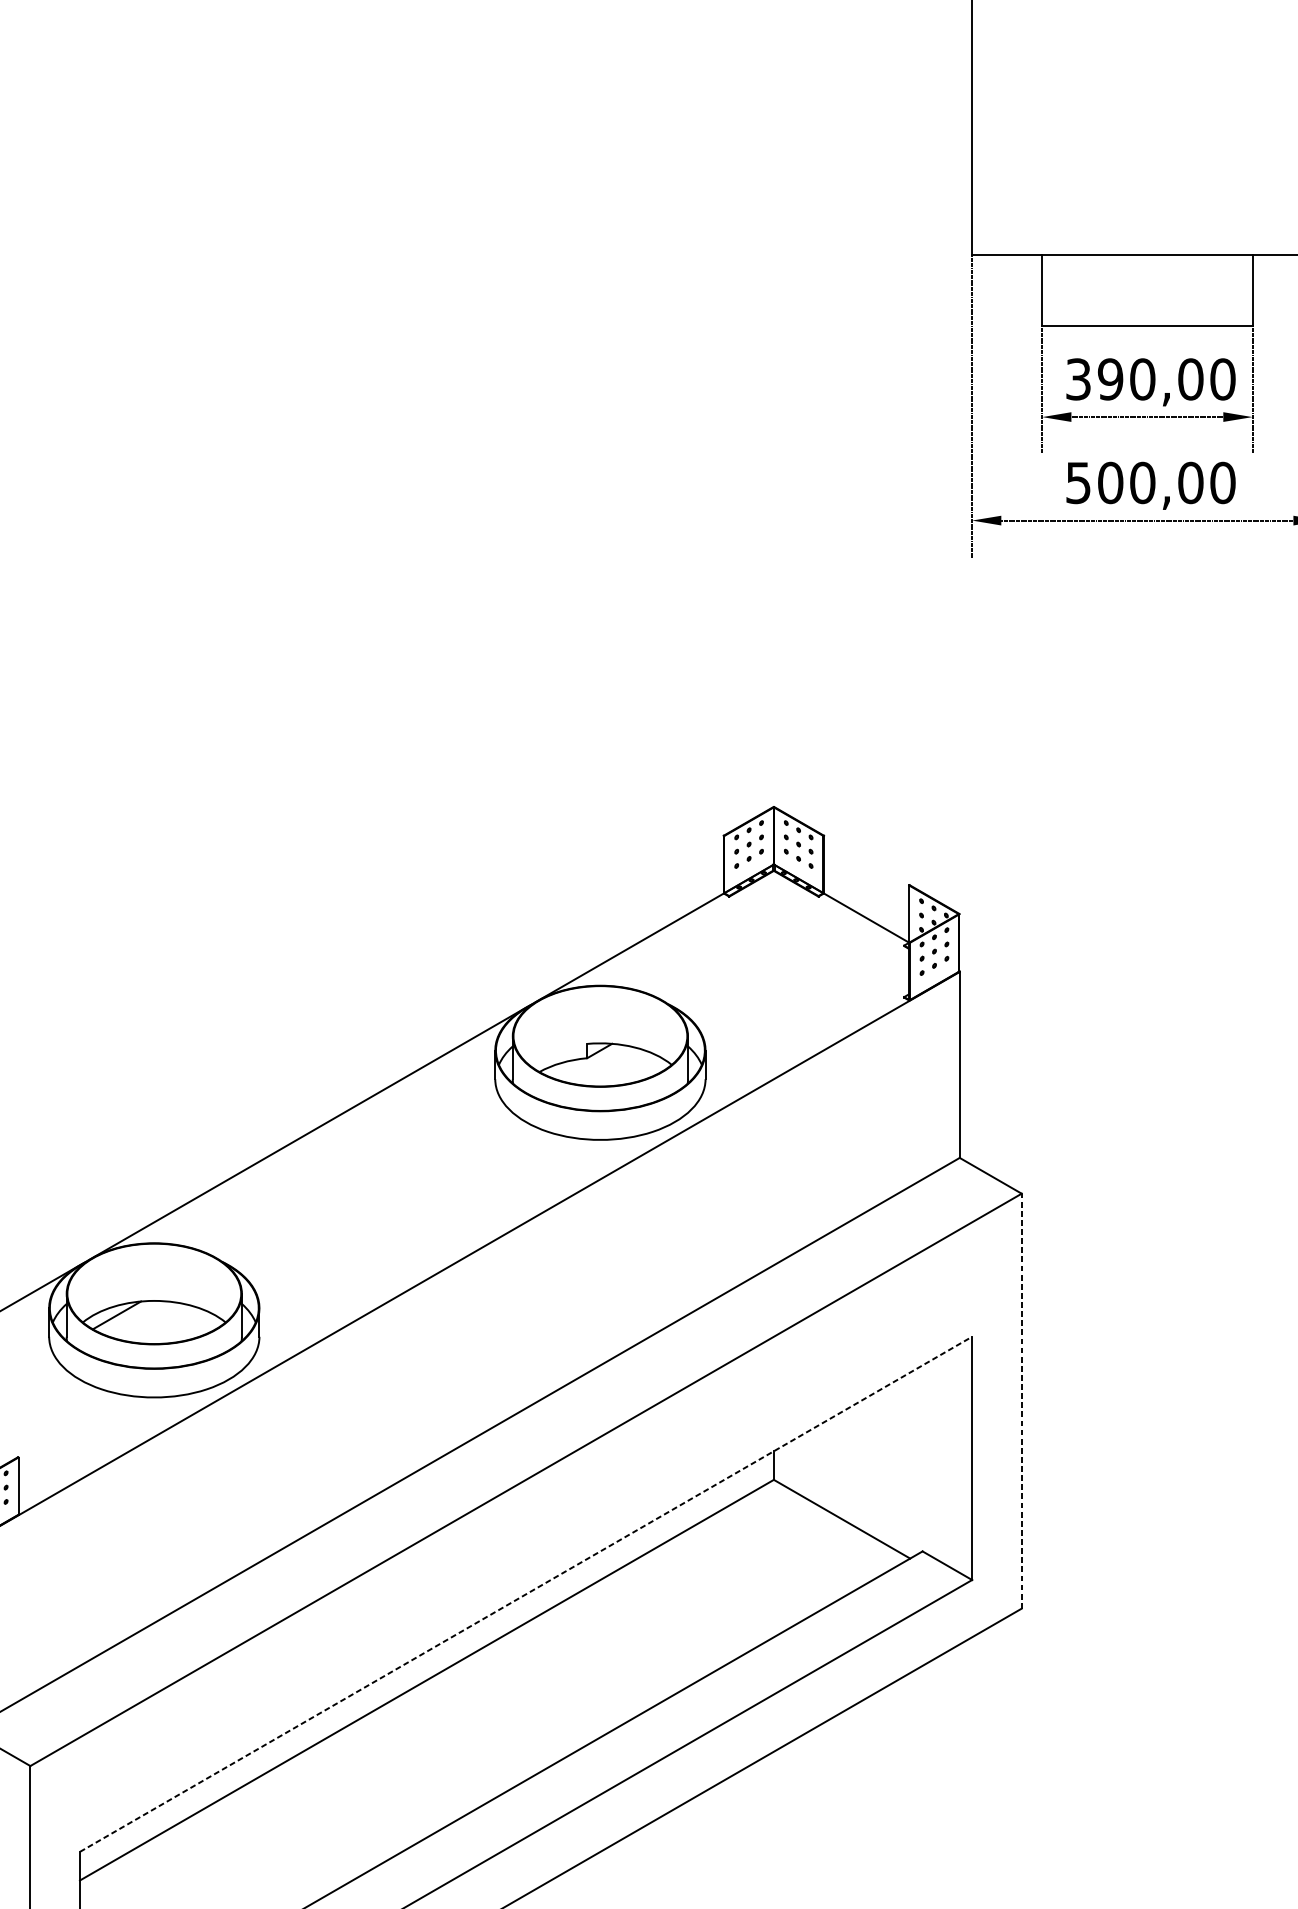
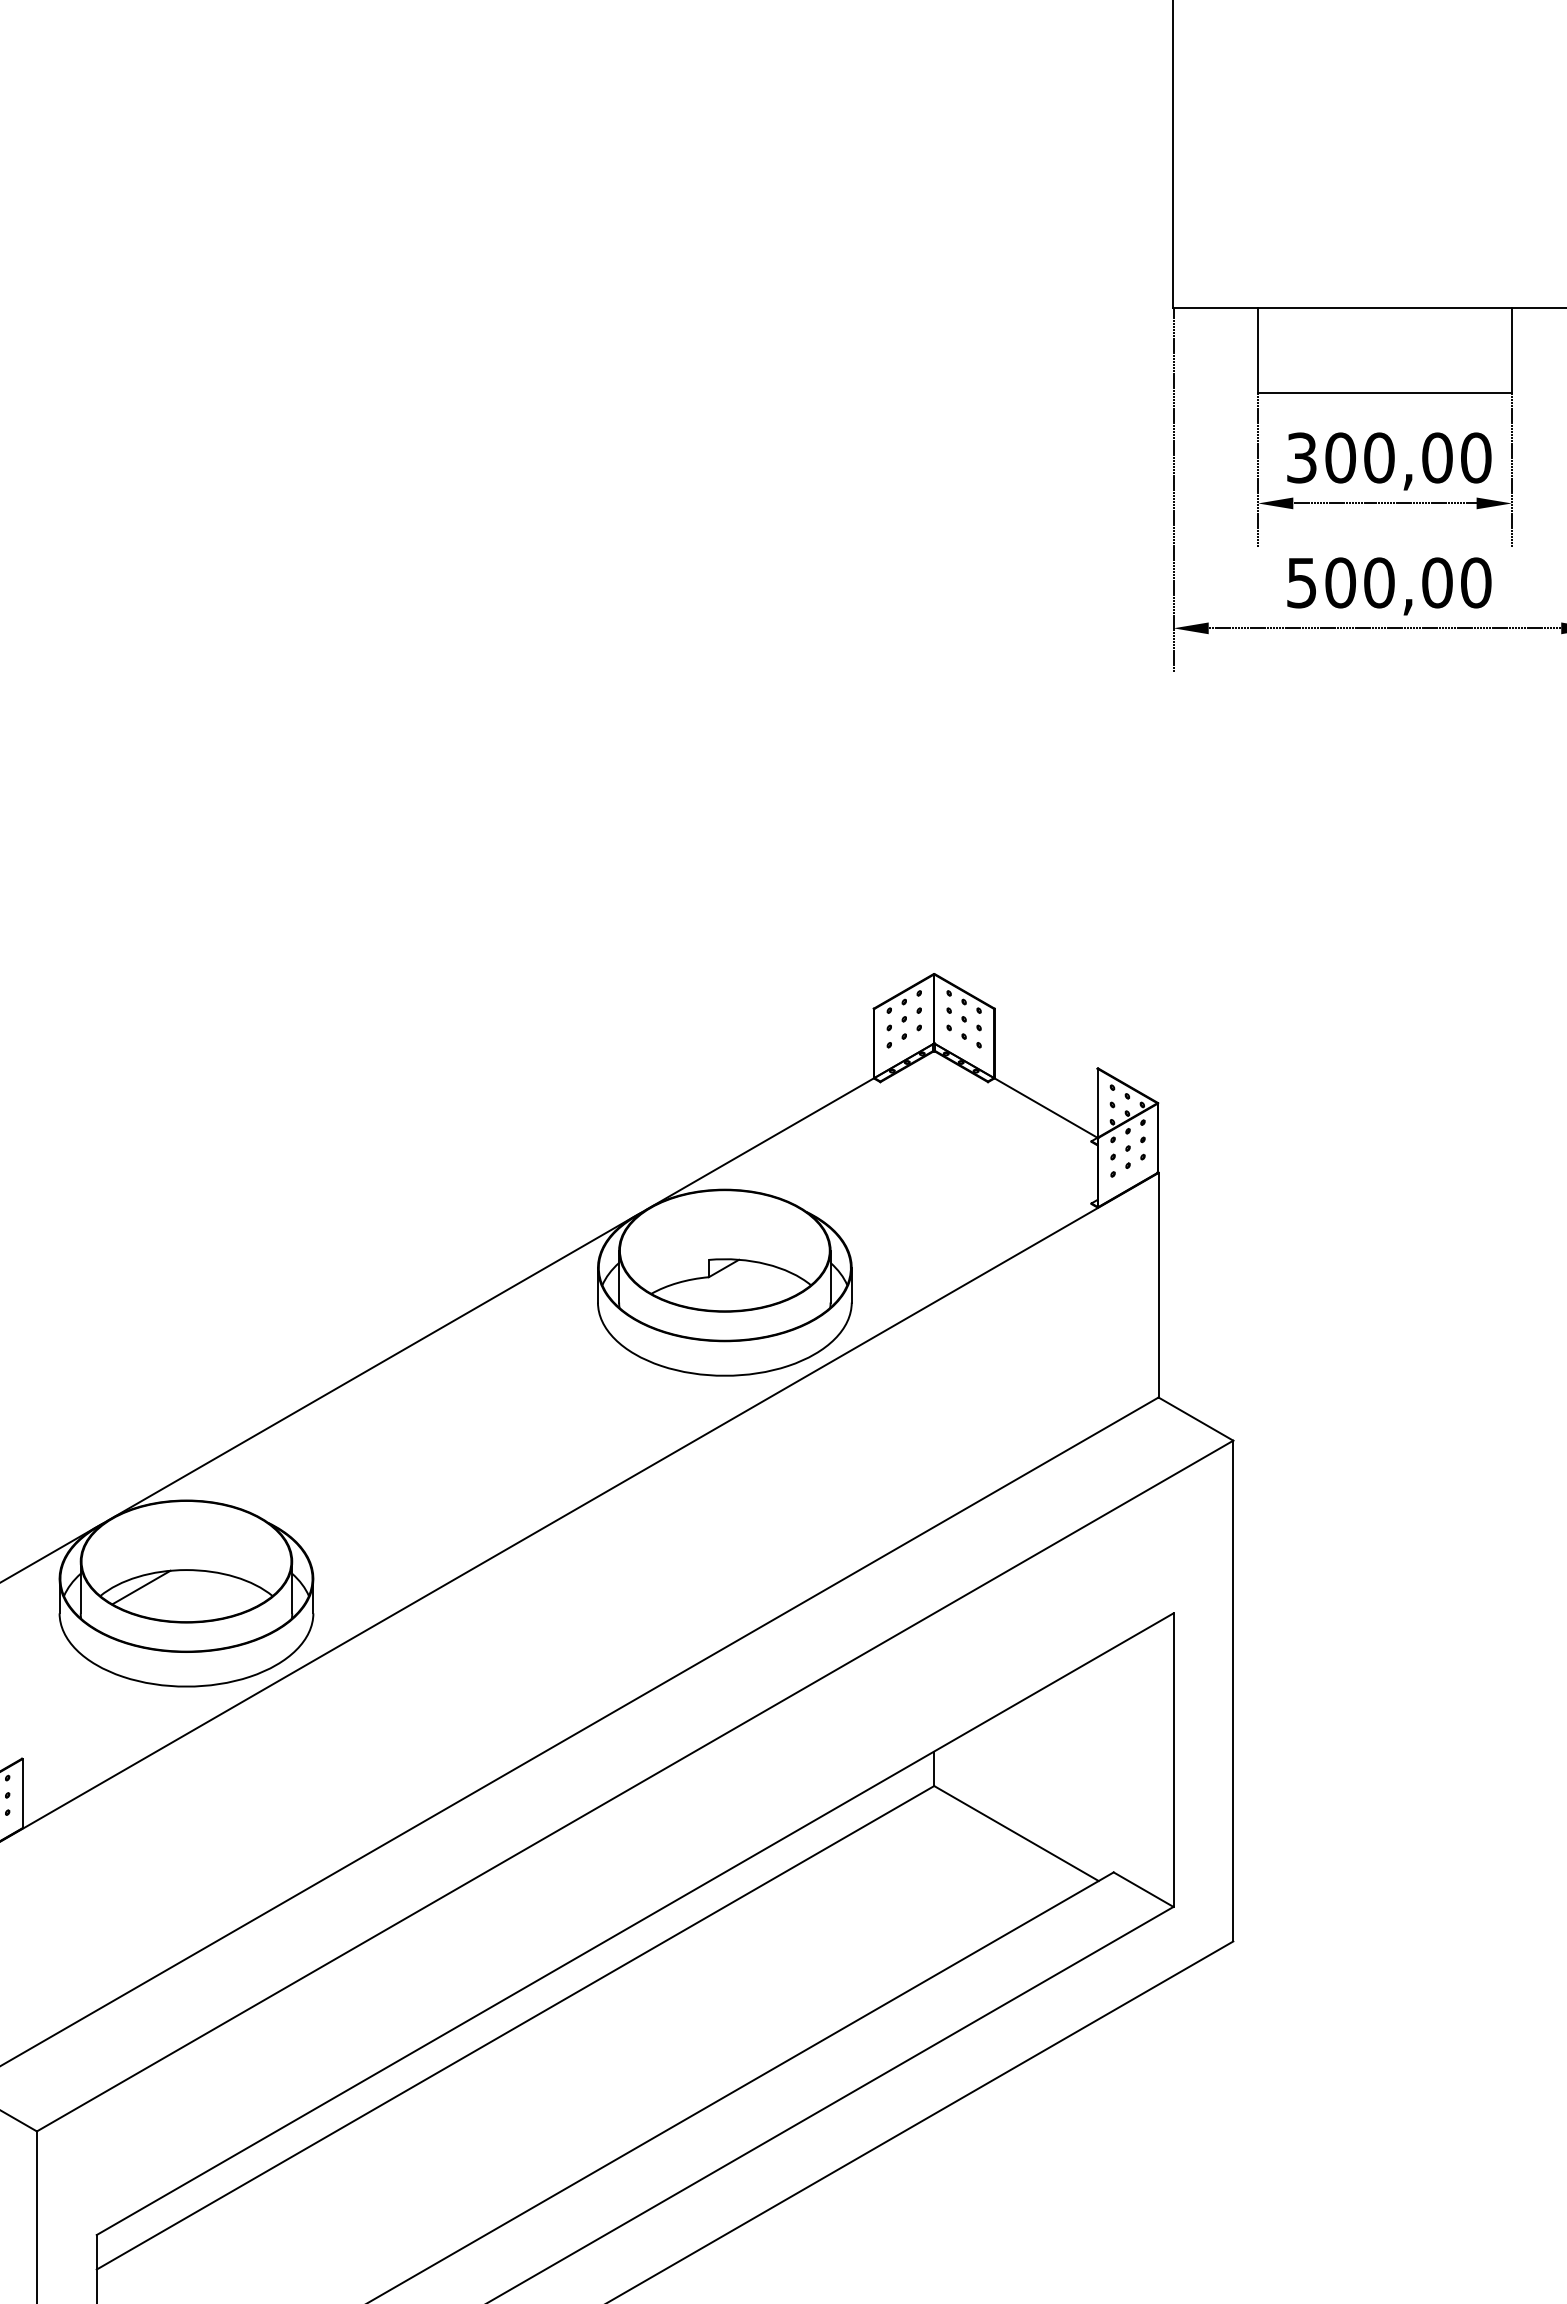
text: (1110, 379) -> (1340, 457), 390,00 -> 300,00
line: (1021, 1400) -> (1233, 1690), dashed -> solid
line: (526, 1594) -> (635, 1924), dashed -> solid

